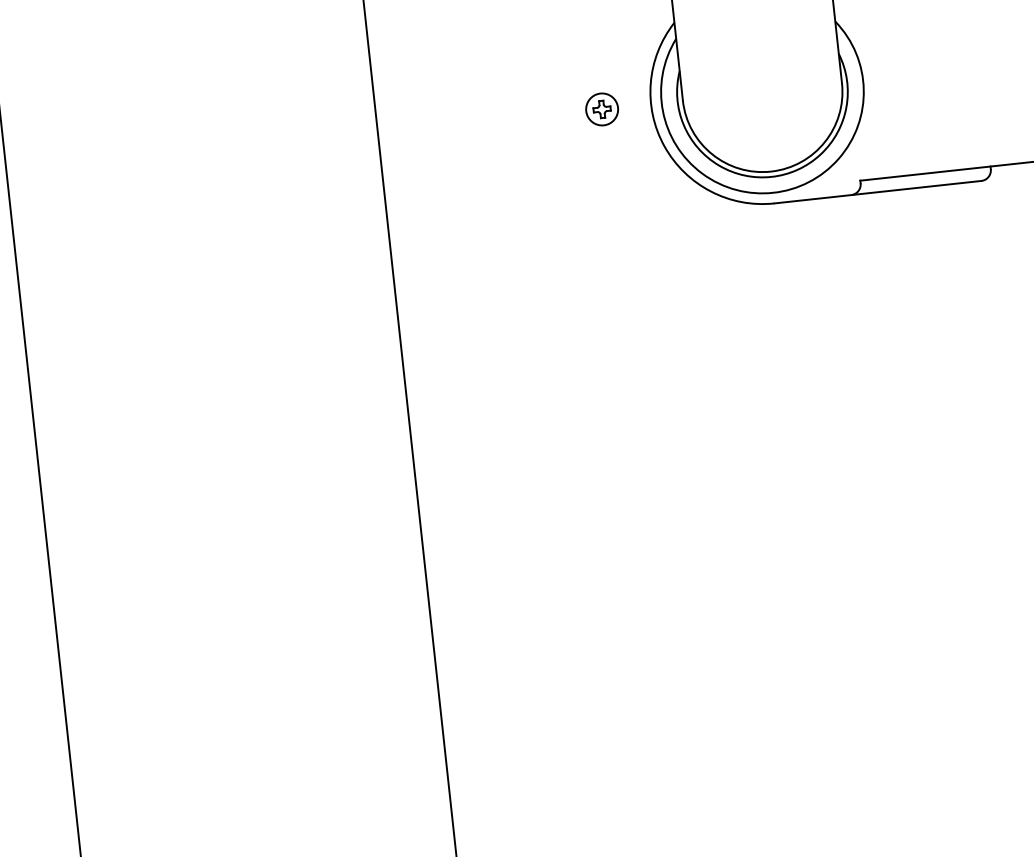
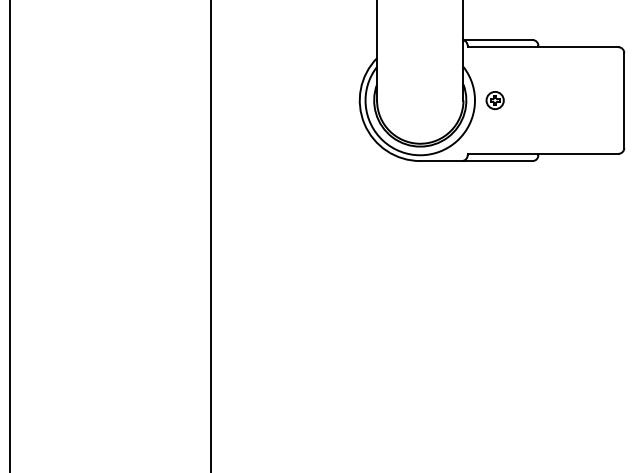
part: (600, 109) -> (494, 100), moved

